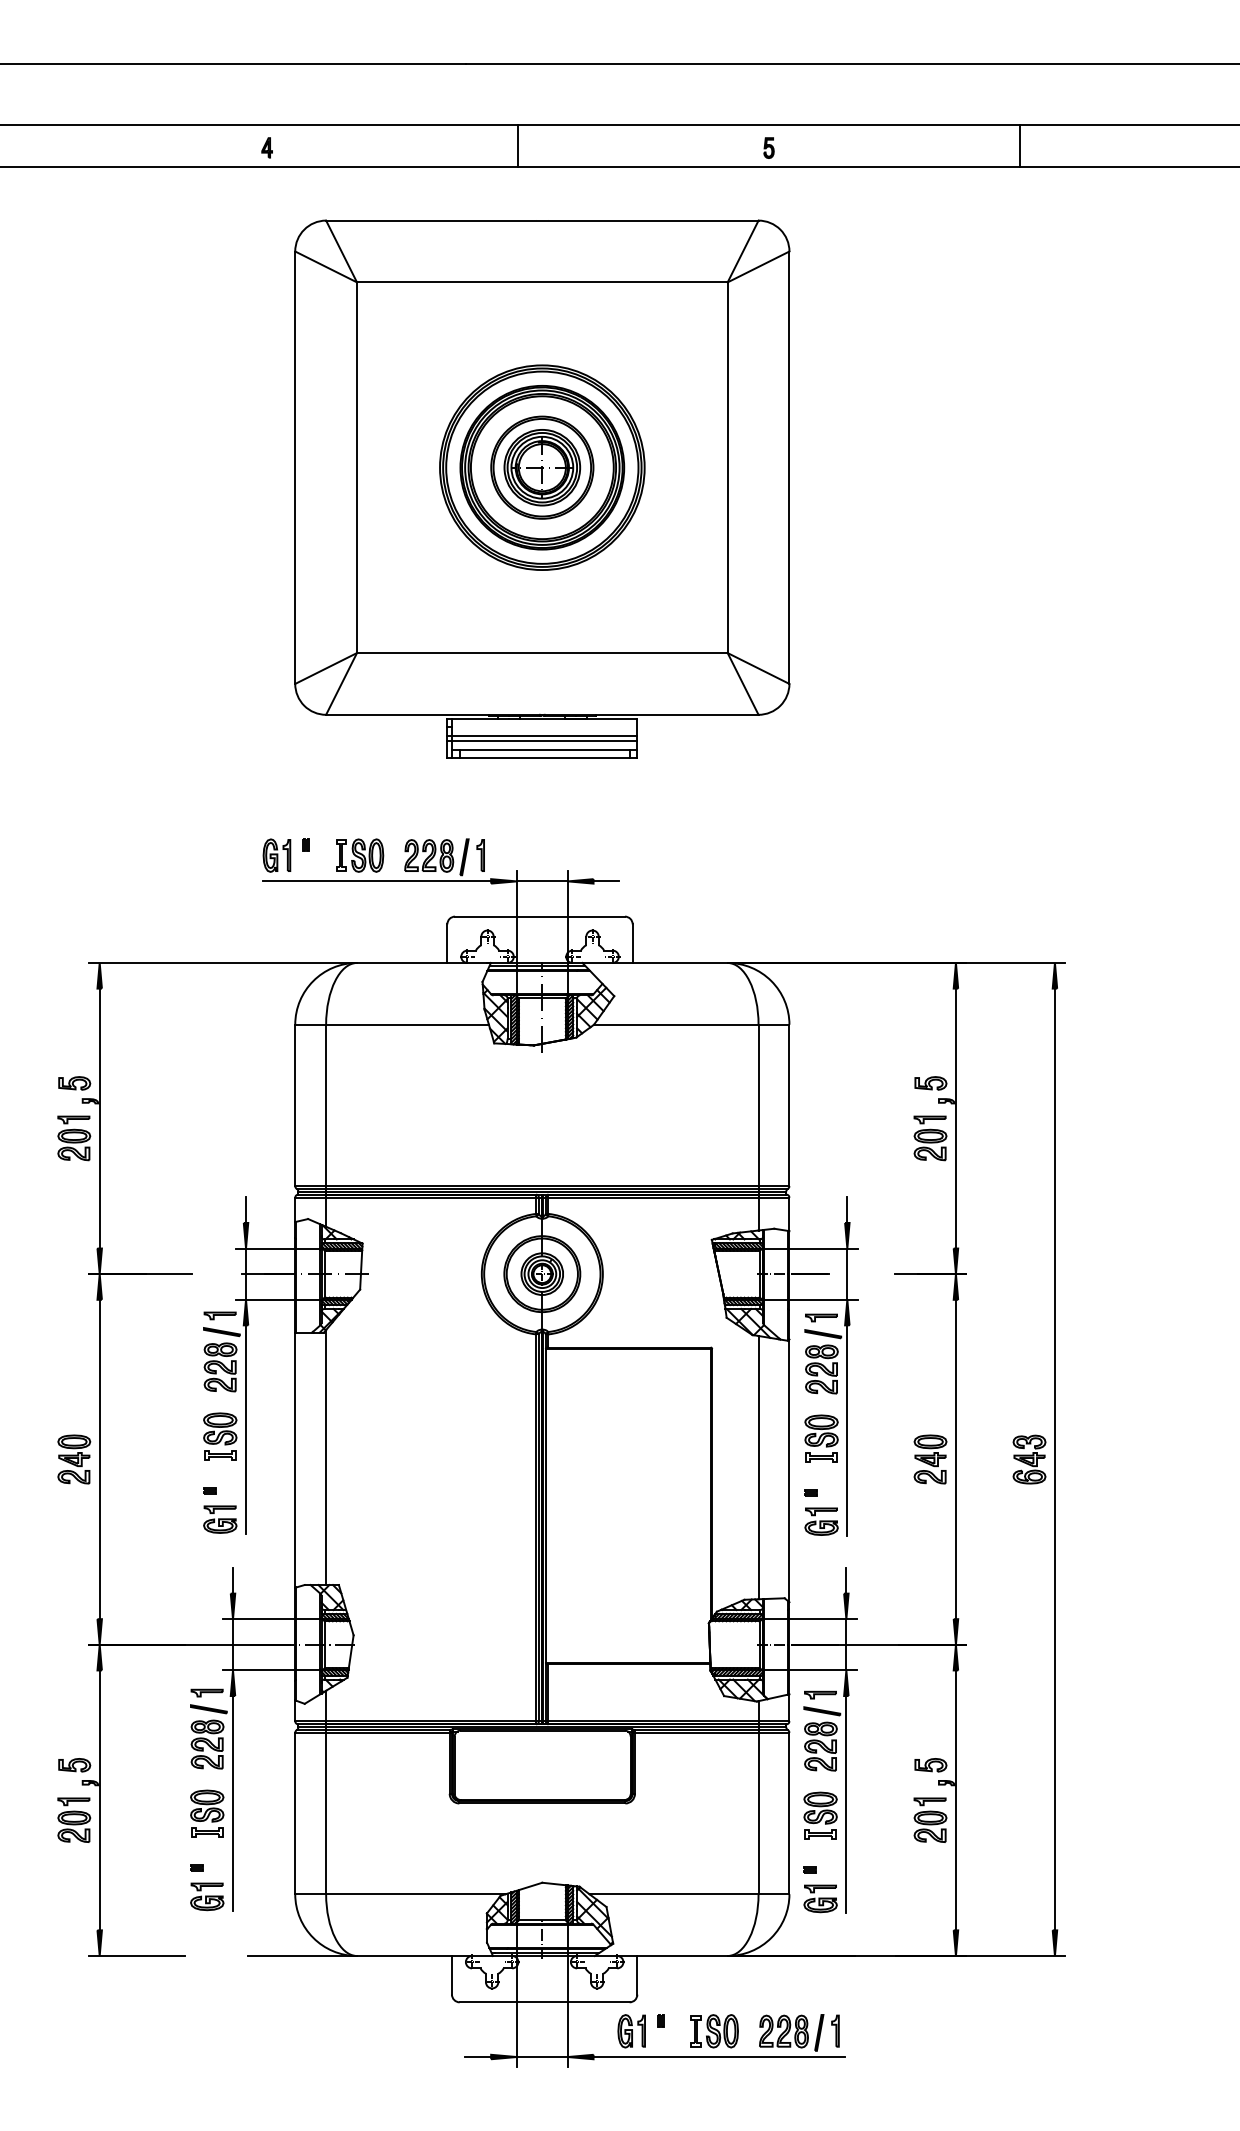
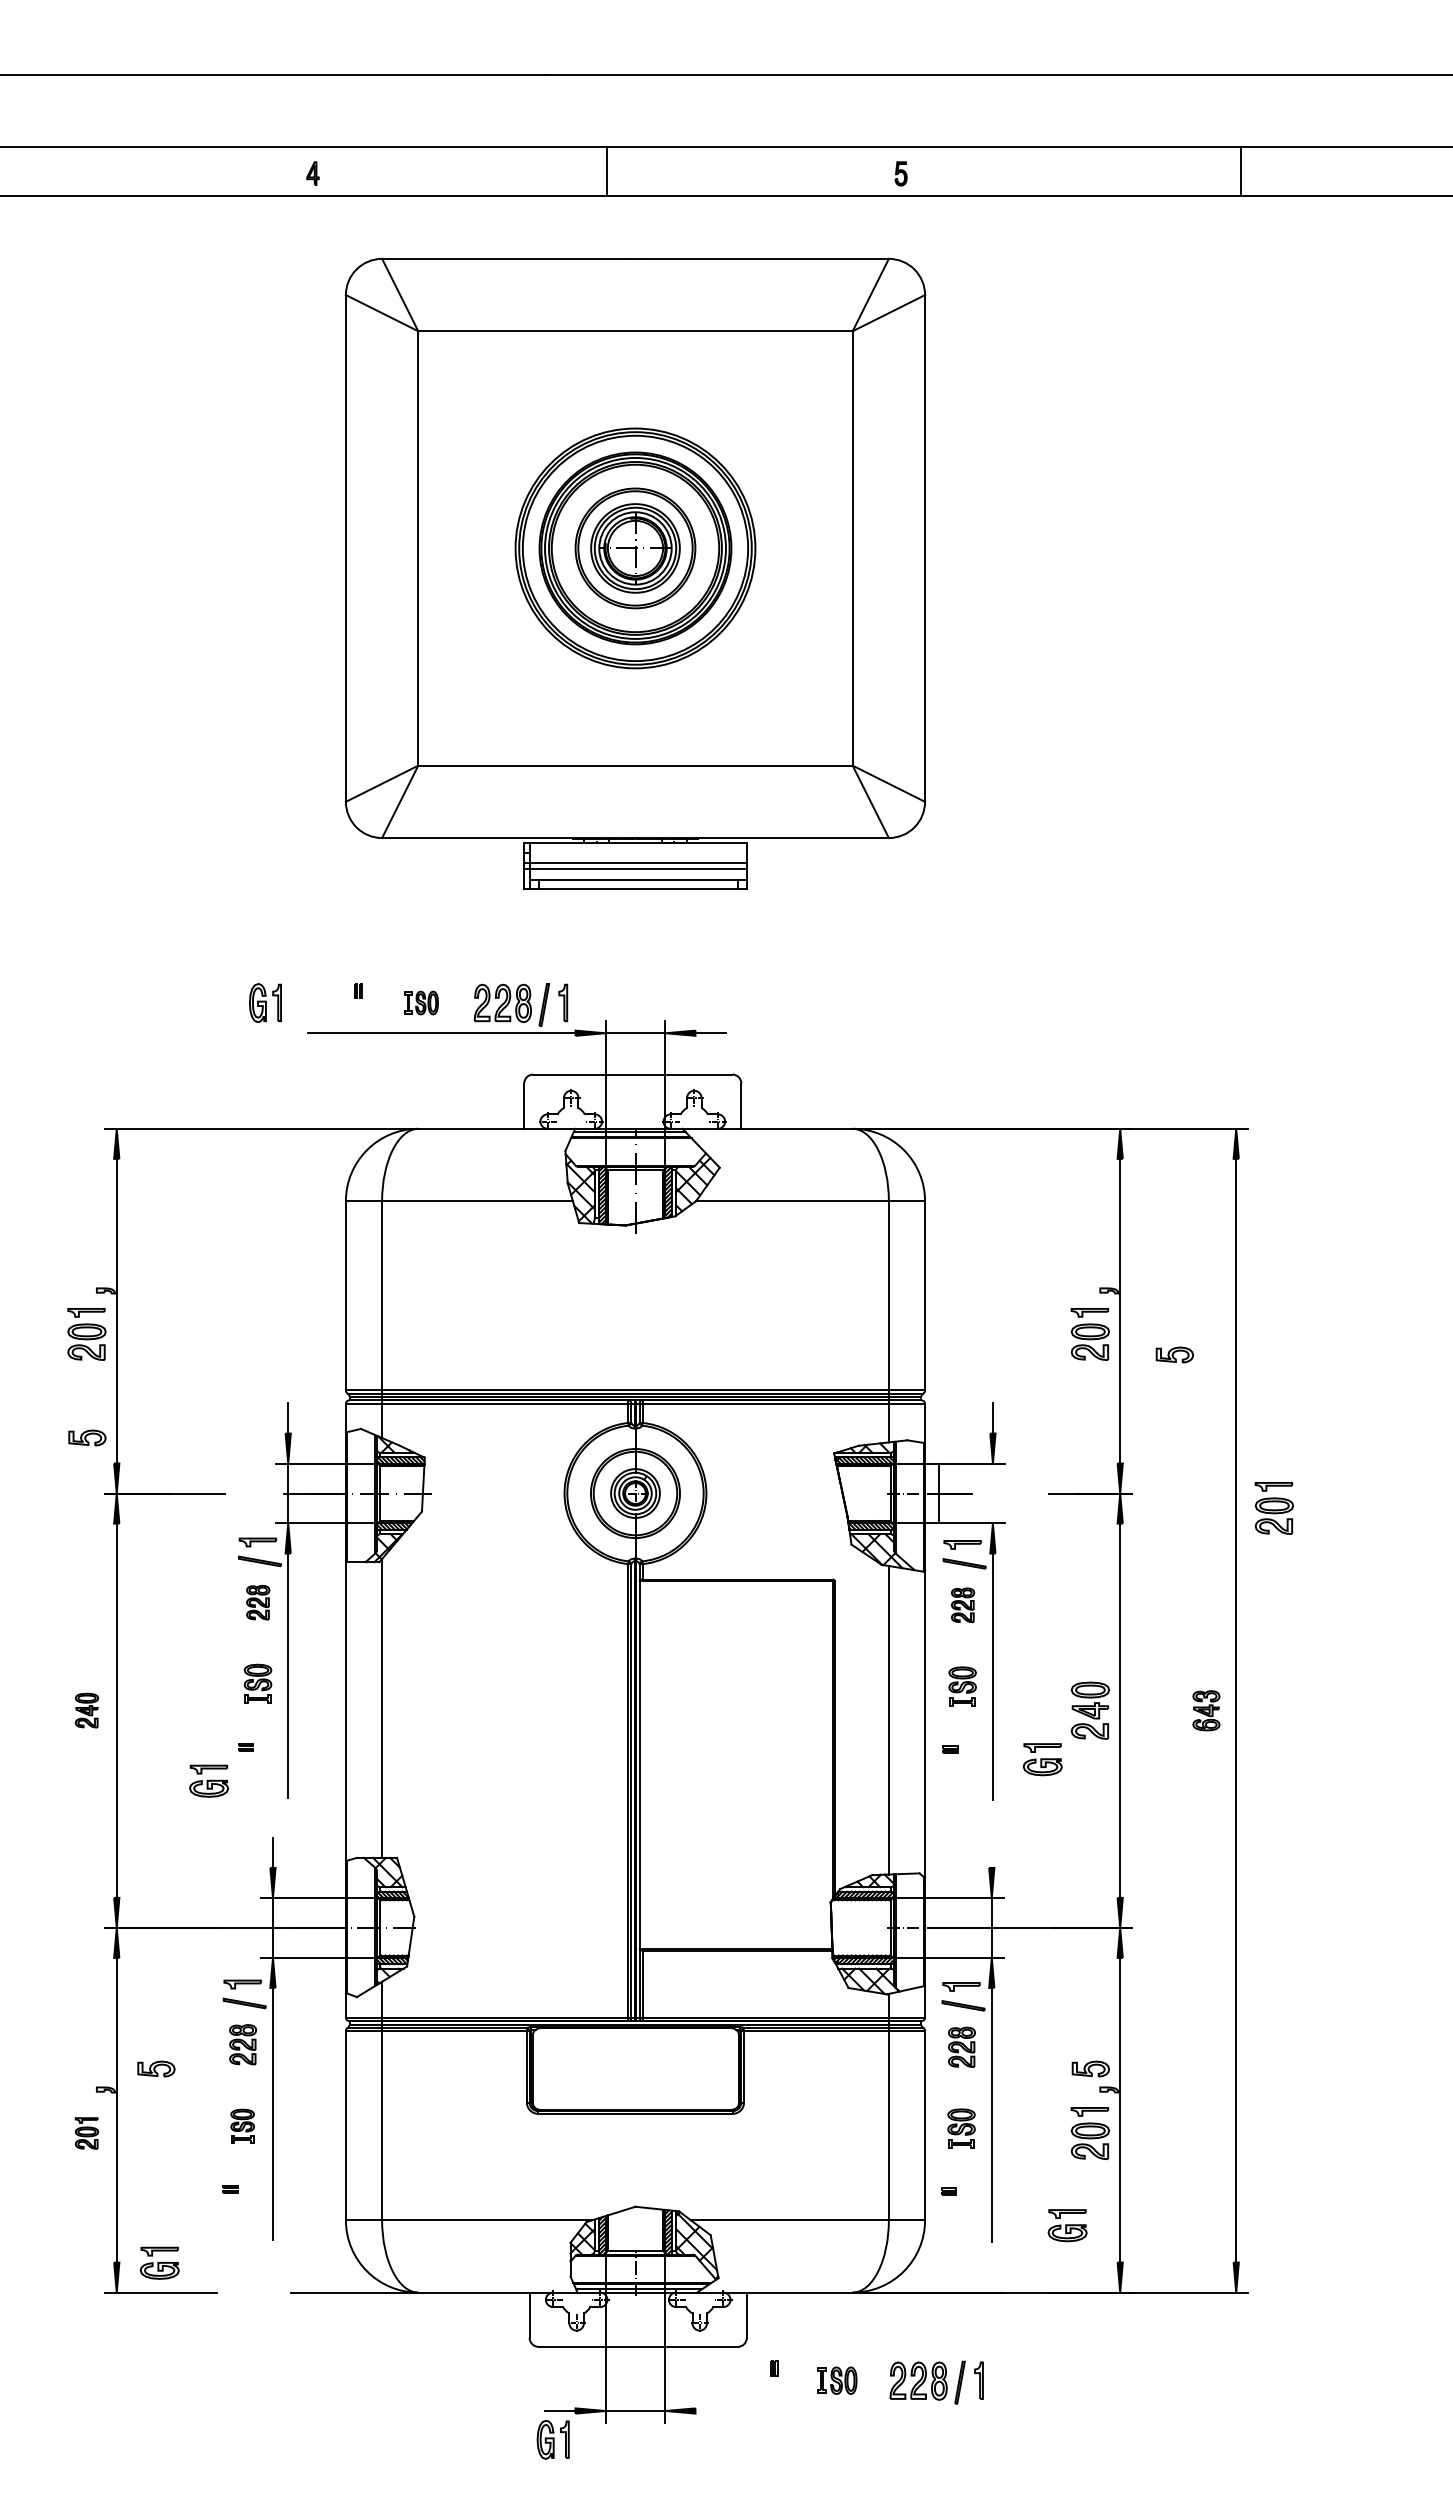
line: (1019, 146) -> (1240, 171), moved
part: (276, 855) -> (265, 1002), moved
part: (359, 855) -> (421, 1002), size x0.6
part: (74, 1082) -> (87, 1437), moved
part: (930, 1082) -> (1174, 1354), moved
line: (846, 1274) -> (938, 1493), moved
part: (1086, 1286) -> (1273, 1508), added
part: (219, 1367) -> (257, 1602), size x0.6
part: (821, 1369) -> (962, 1605), size x0.6
part: (219, 1436) -> (257, 1683), size x0.7
part: (821, 1438) -> (962, 1686), size x0.7
part: (73, 1459) -> (86, 1710), size x0.6
part: (1029, 1459) -> (1206, 1710), size x0.7
part: (219, 1519) -> (208, 1780), moved
part: (821, 1521) -> (1042, 1759), moved
line: (846, 1580) -> (991, 1852), removed
part: (207, 1744) -> (242, 2044), size x0.7
part: (820, 1746) -> (961, 2047), size x0.7
part: (74, 1764) -> (156, 2068), moved
part: (207, 1813) -> (242, 2125), size x0.6
part: (820, 1815) -> (961, 2128), size x0.7
part: (73, 1820) -> (86, 2133), size x0.6
part: (207, 1896) -> (159, 2262), moved
part: (820, 1898) -> (1067, 2225), moved
part: (631, 2031) -> (552, 2439), moved
part: (714, 2031) -> (837, 2380), size x0.7
line: (718, 2056) -> (842, 2410), removed

